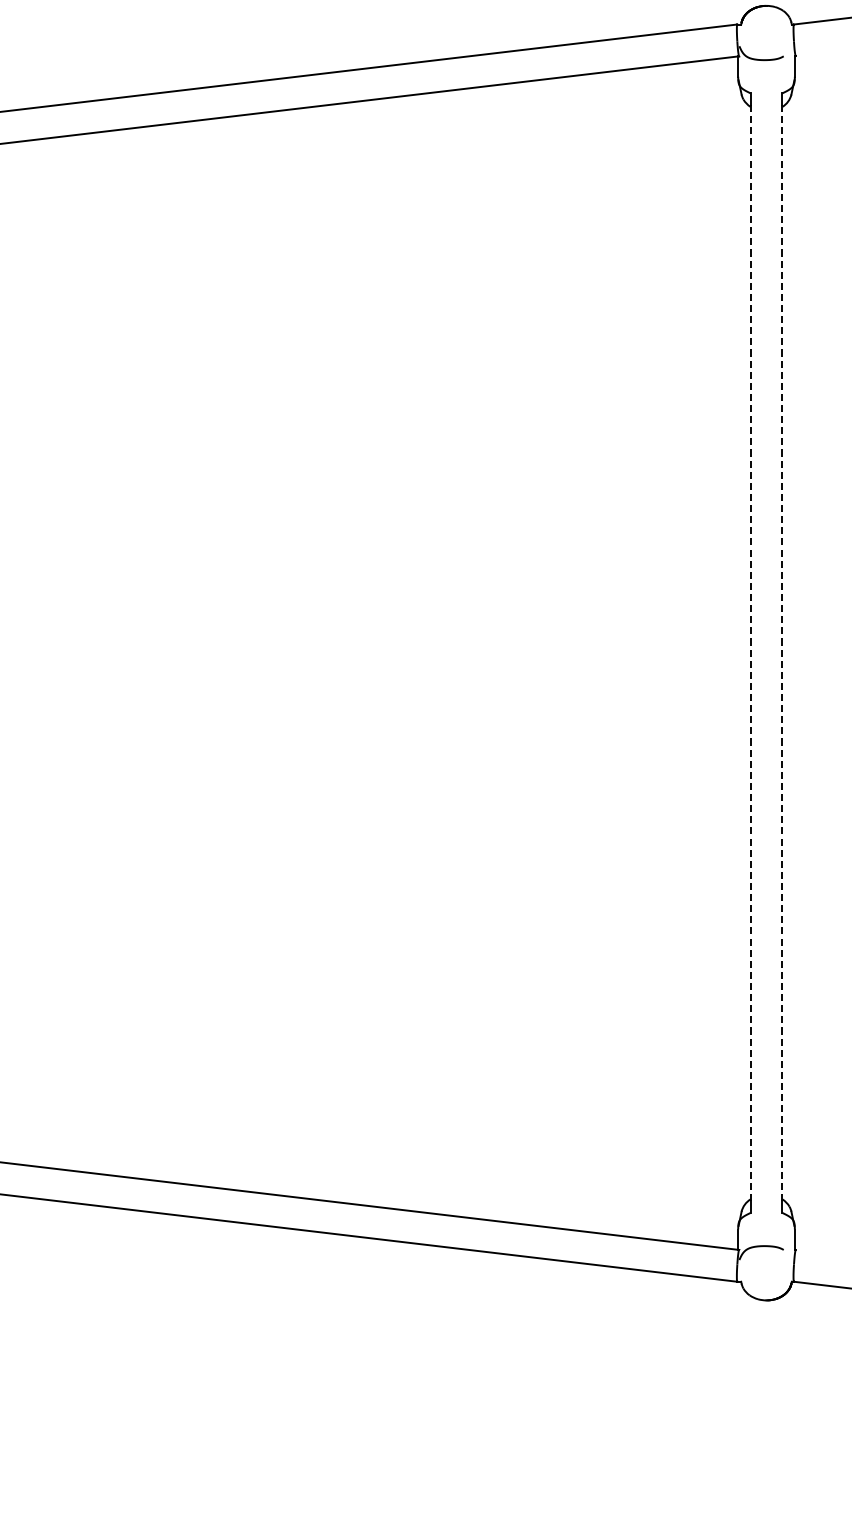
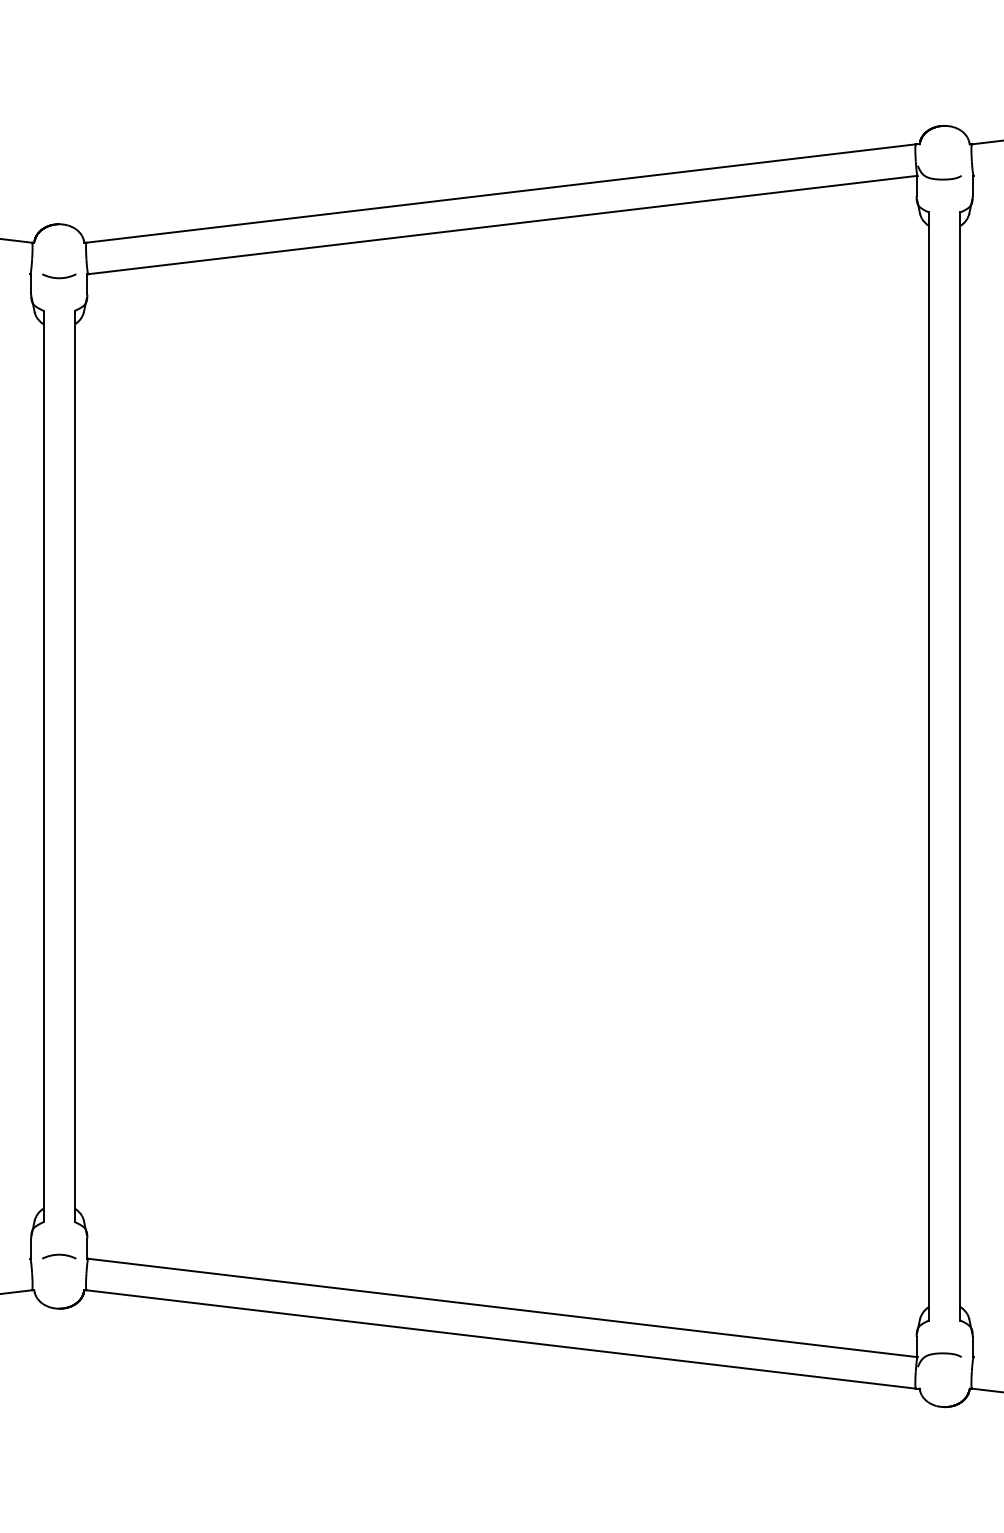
line: (750, 652) -> (928, 765), dashed -> solid
line: (782, 652) -> (960, 765), dashed -> solid

